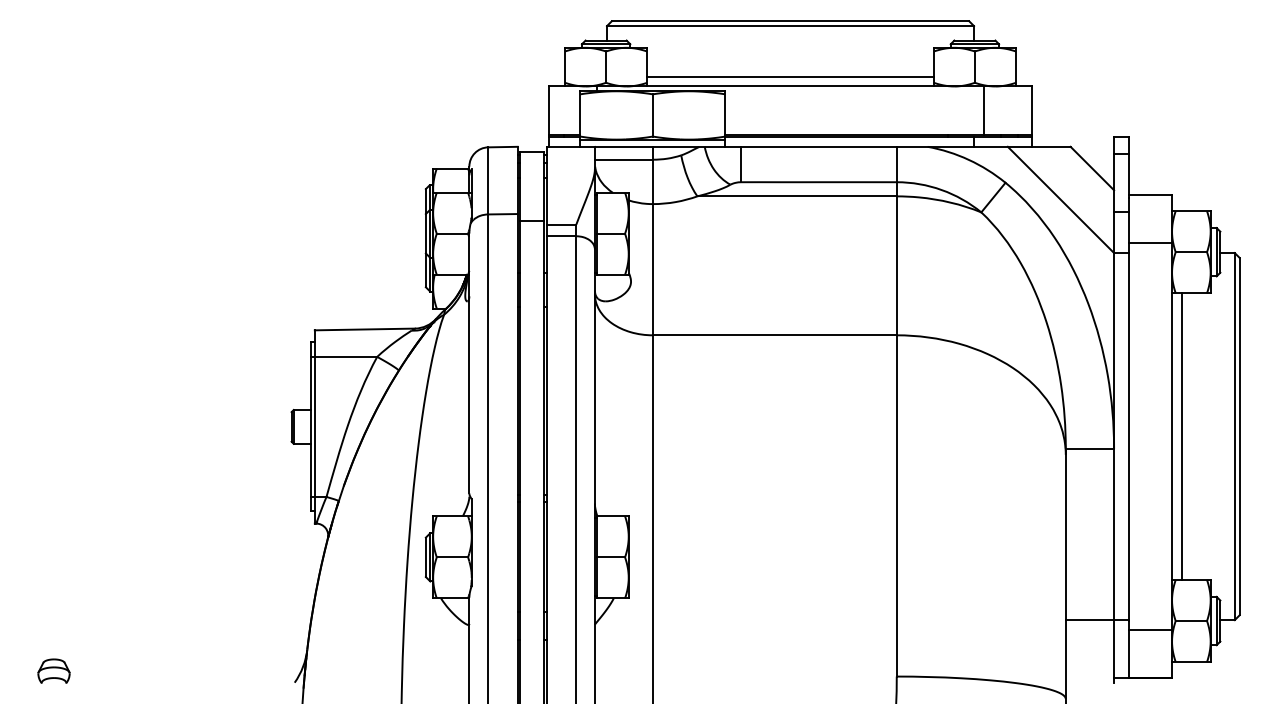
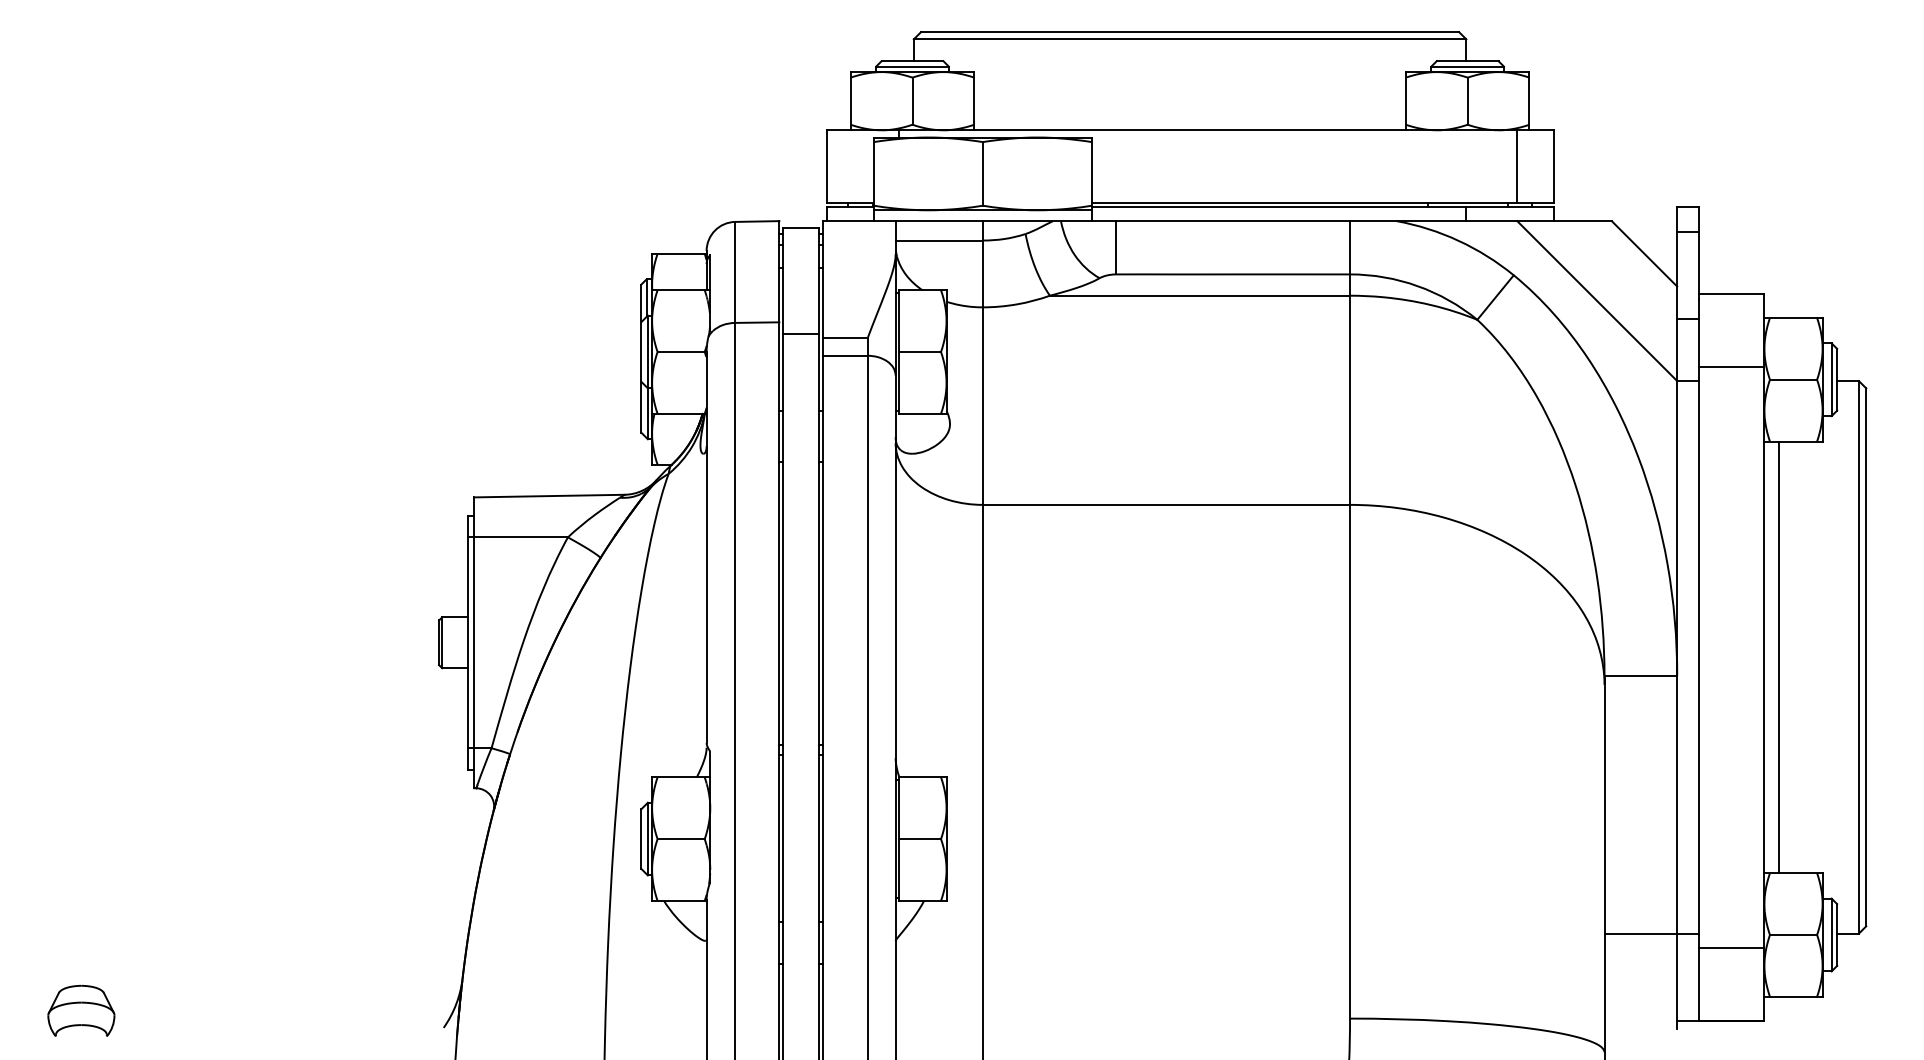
line: (790, 76) -> (1190, 115), removed
line: (983, 110) -> (1516, 166), moved
part: (53, 670) -> (80, 1009), size x1.4

